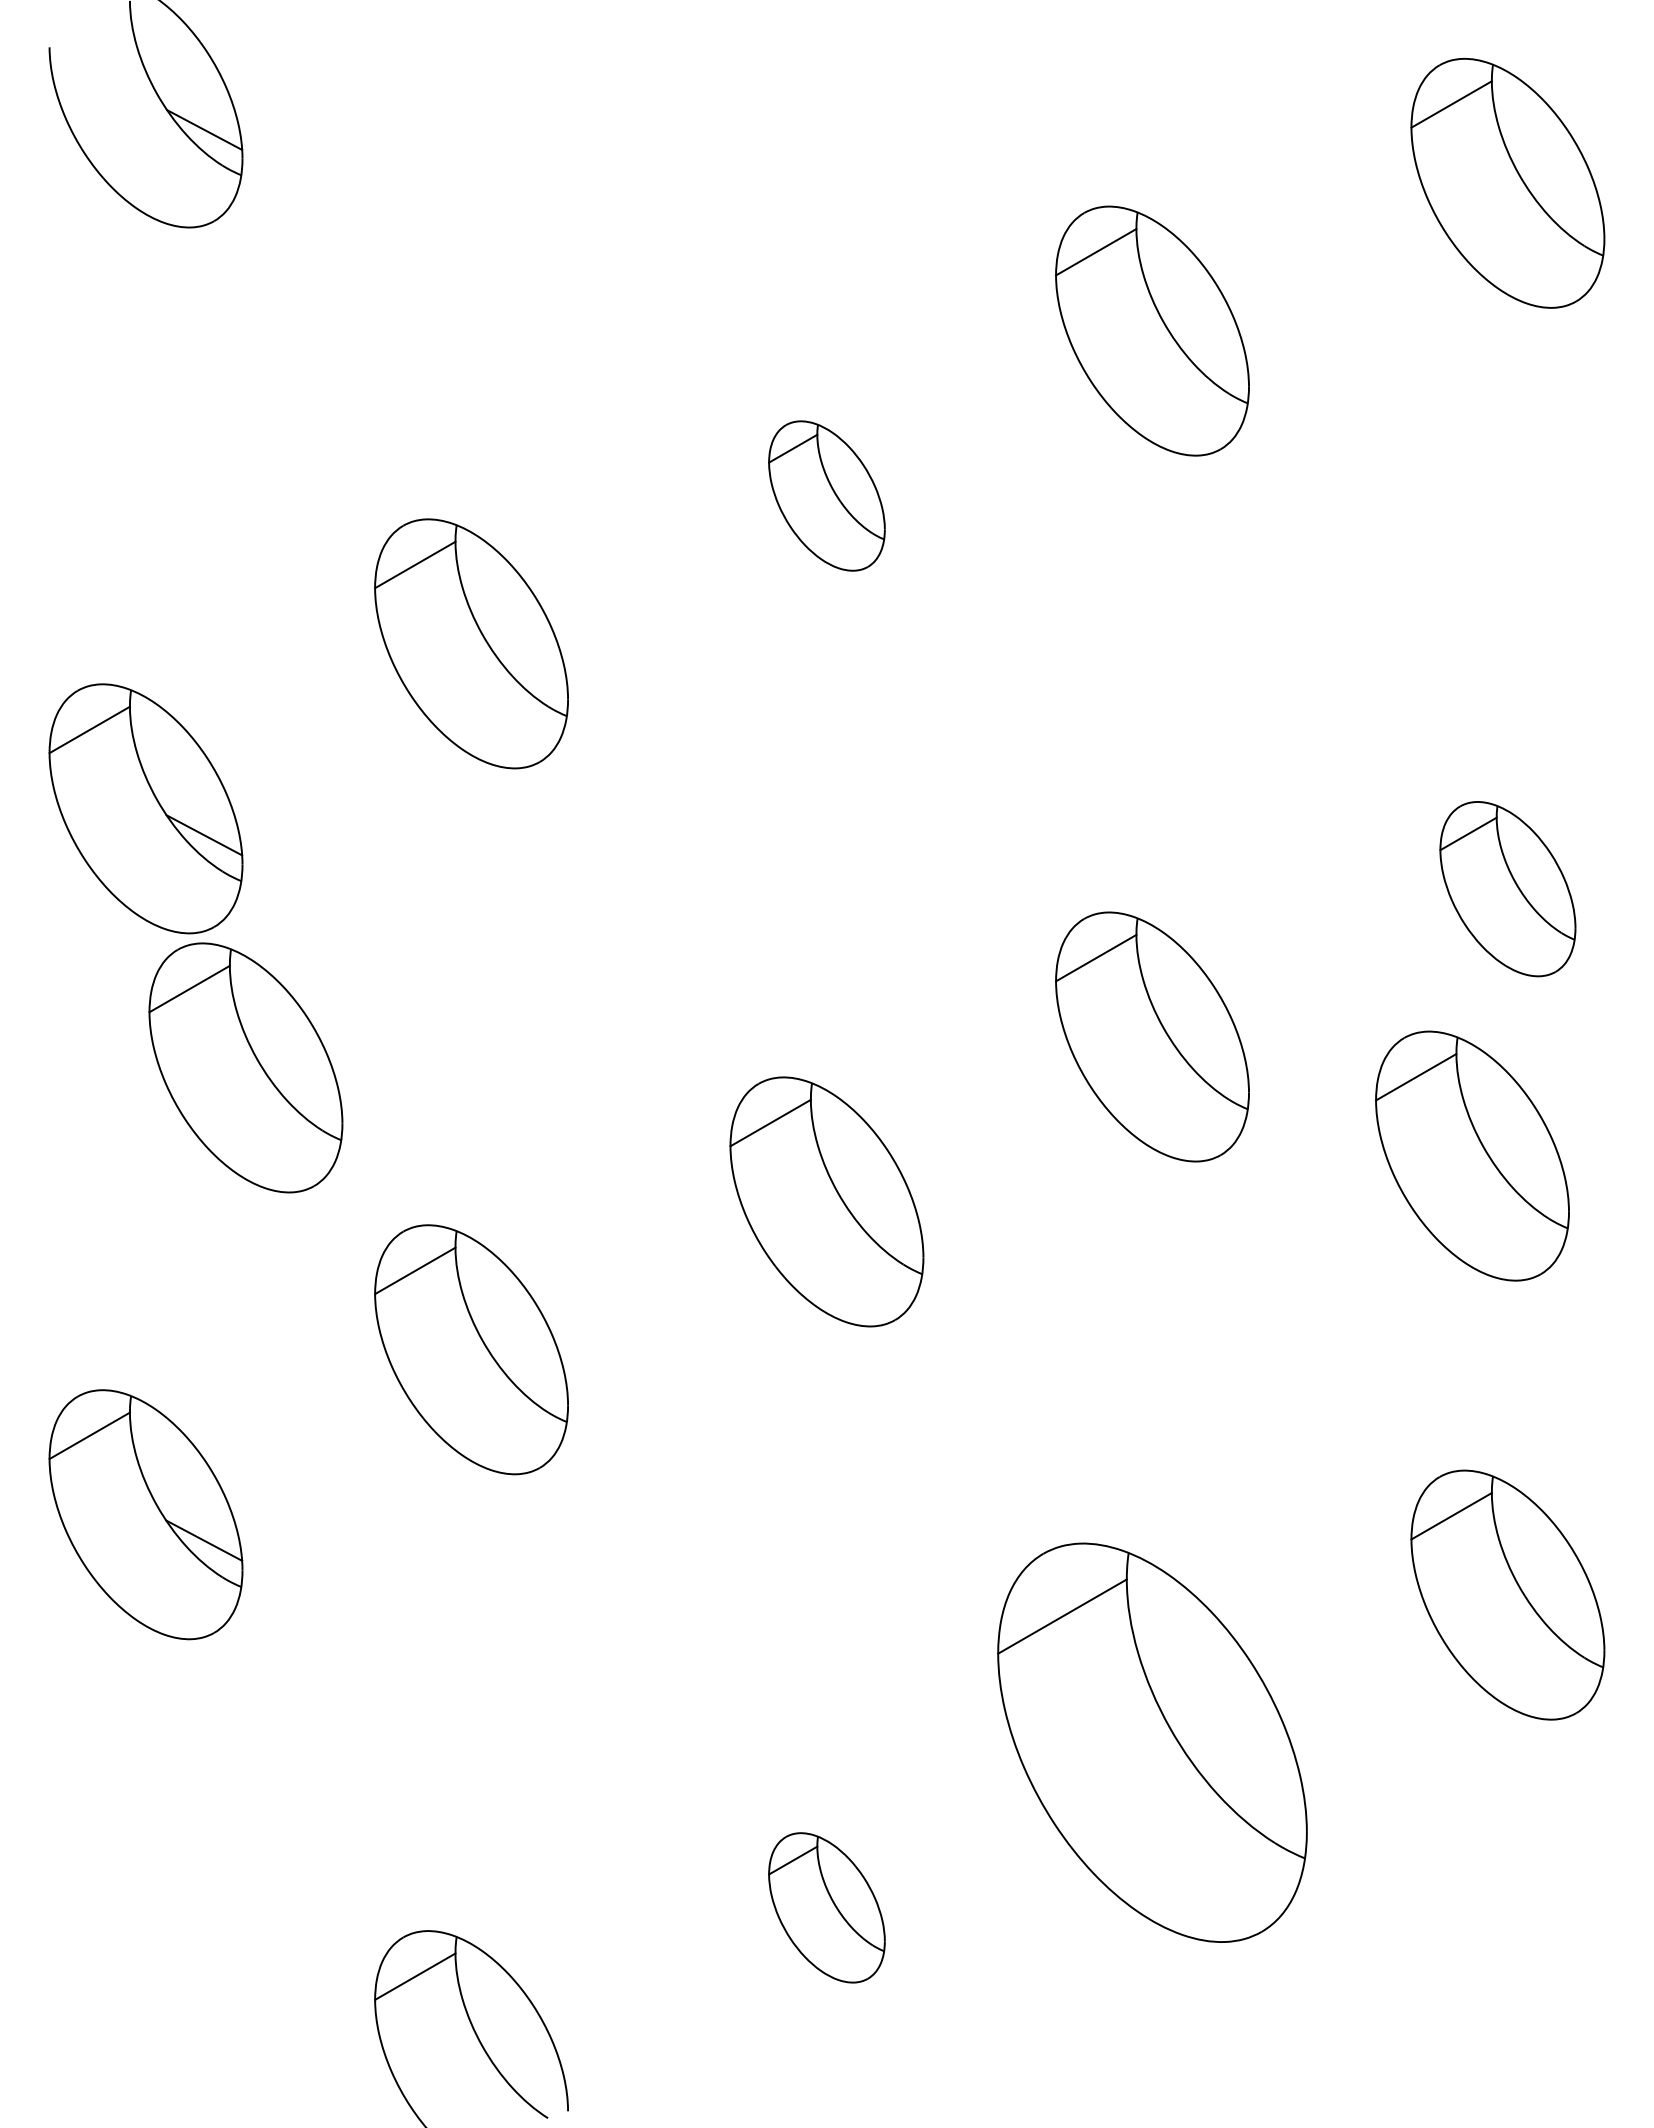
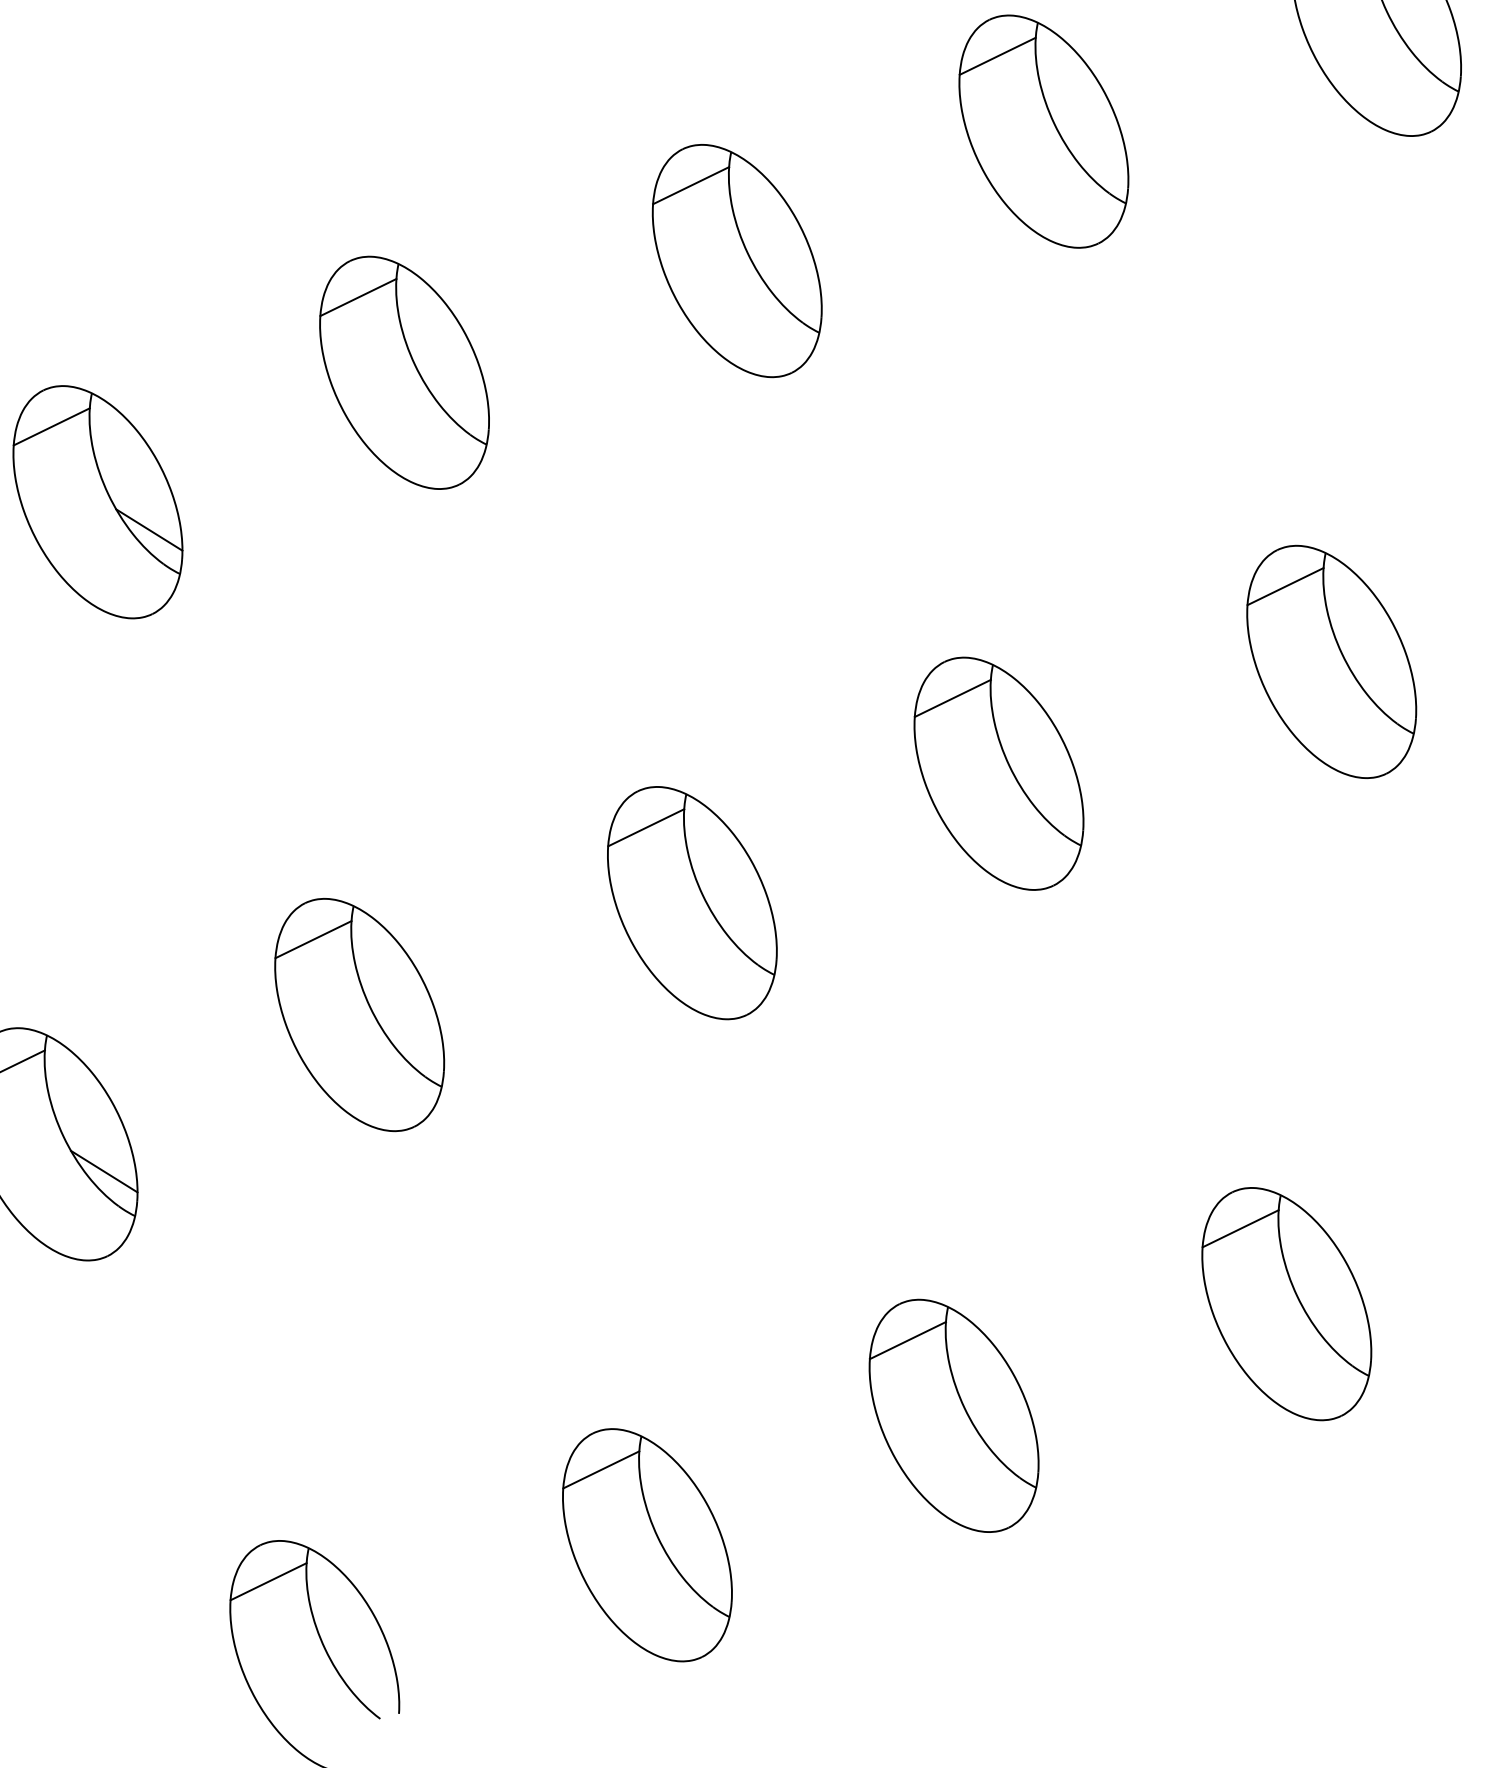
part: (826, 495) -> (736, 260), size x1.67
part: (1507, 888) -> (1331, 661), size x1.43
part: (245, 1067) -> (171, 743), removed
part: (1472, 1155) -> (1282, 901), removed
part: (1152, 1742) -> (954, 1415), size x0.62
part: (826, 1907) -> (647, 1544), size x1.67

